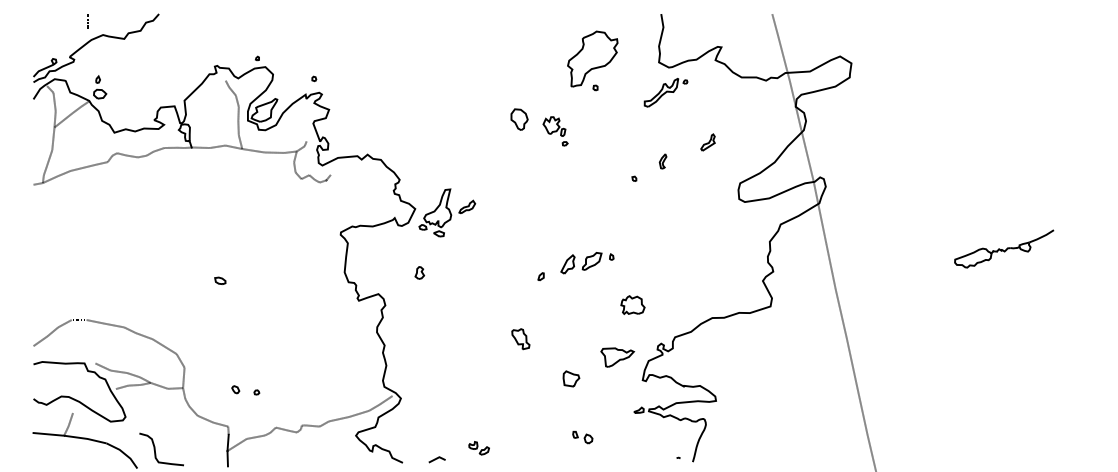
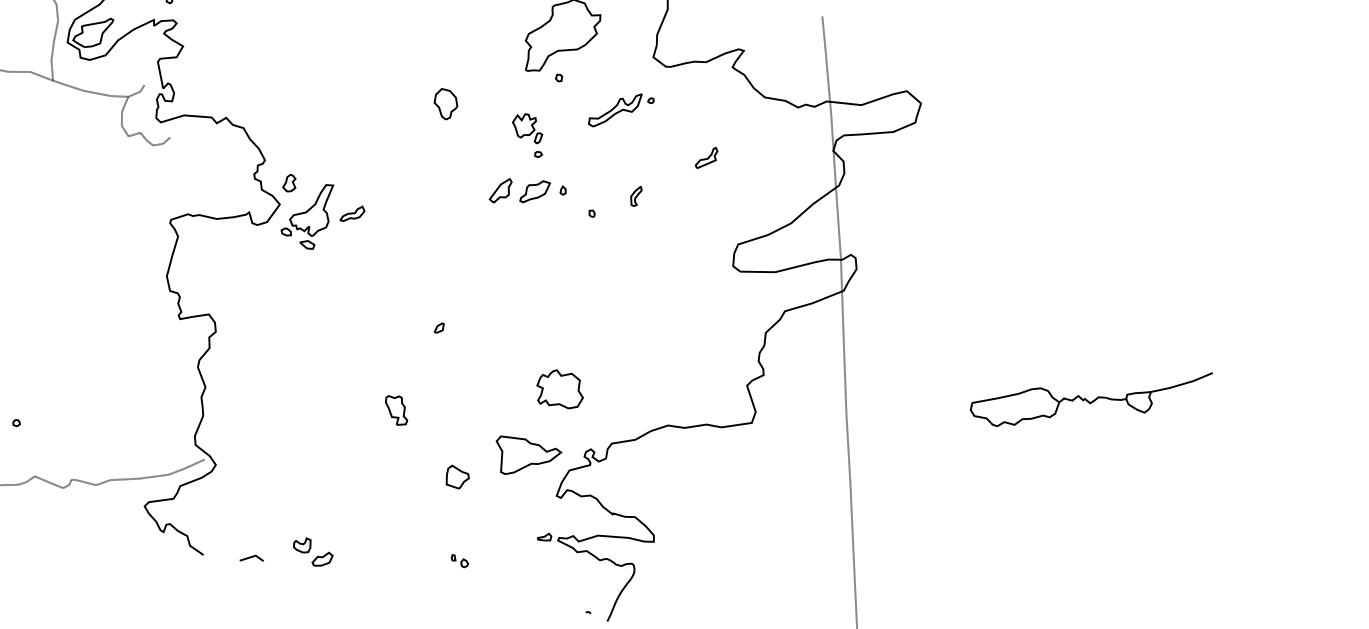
part: (665, 92) -> (620, 110), moved
part: (555, 131) -> (527, 135), moved
part: (707, 142) -> (705, 157), moved
part: (1004, 248) -> (1090, 396), size x1.67
part: (587, 263) -> (528, 193), moved
part: (419, 272) -> (289, 182), moved
part: (632, 304) -> (560, 388), size x1.43
part: (617, 357) -> (526, 458), size x1.43
part: (582, 436) -> (459, 560), size x0.62
part: (479, 448) -> (313, 552), size x1.43

